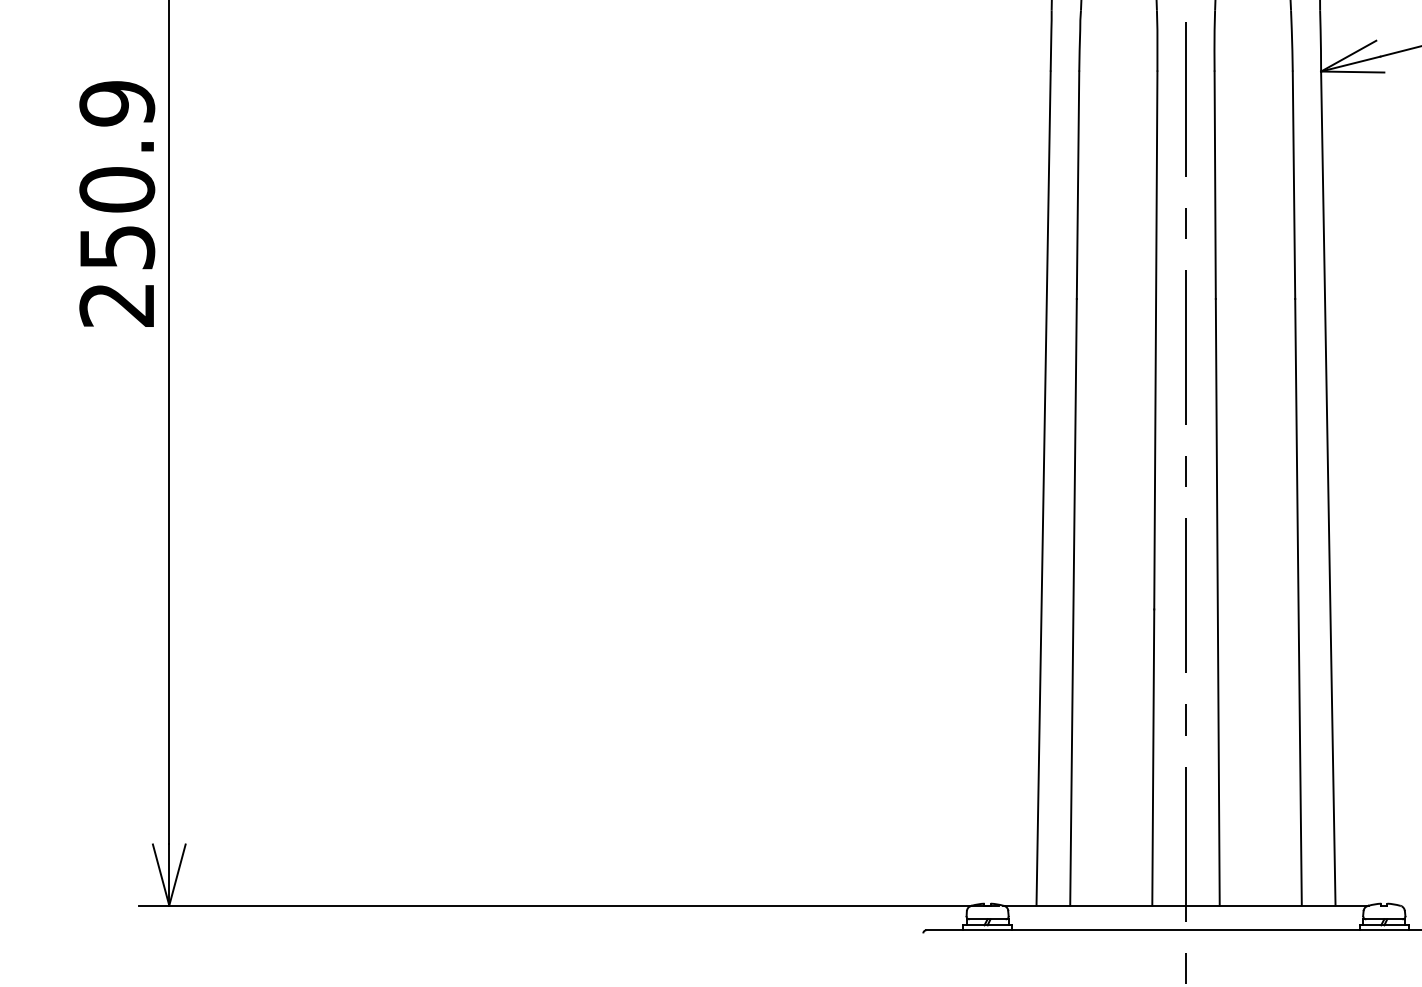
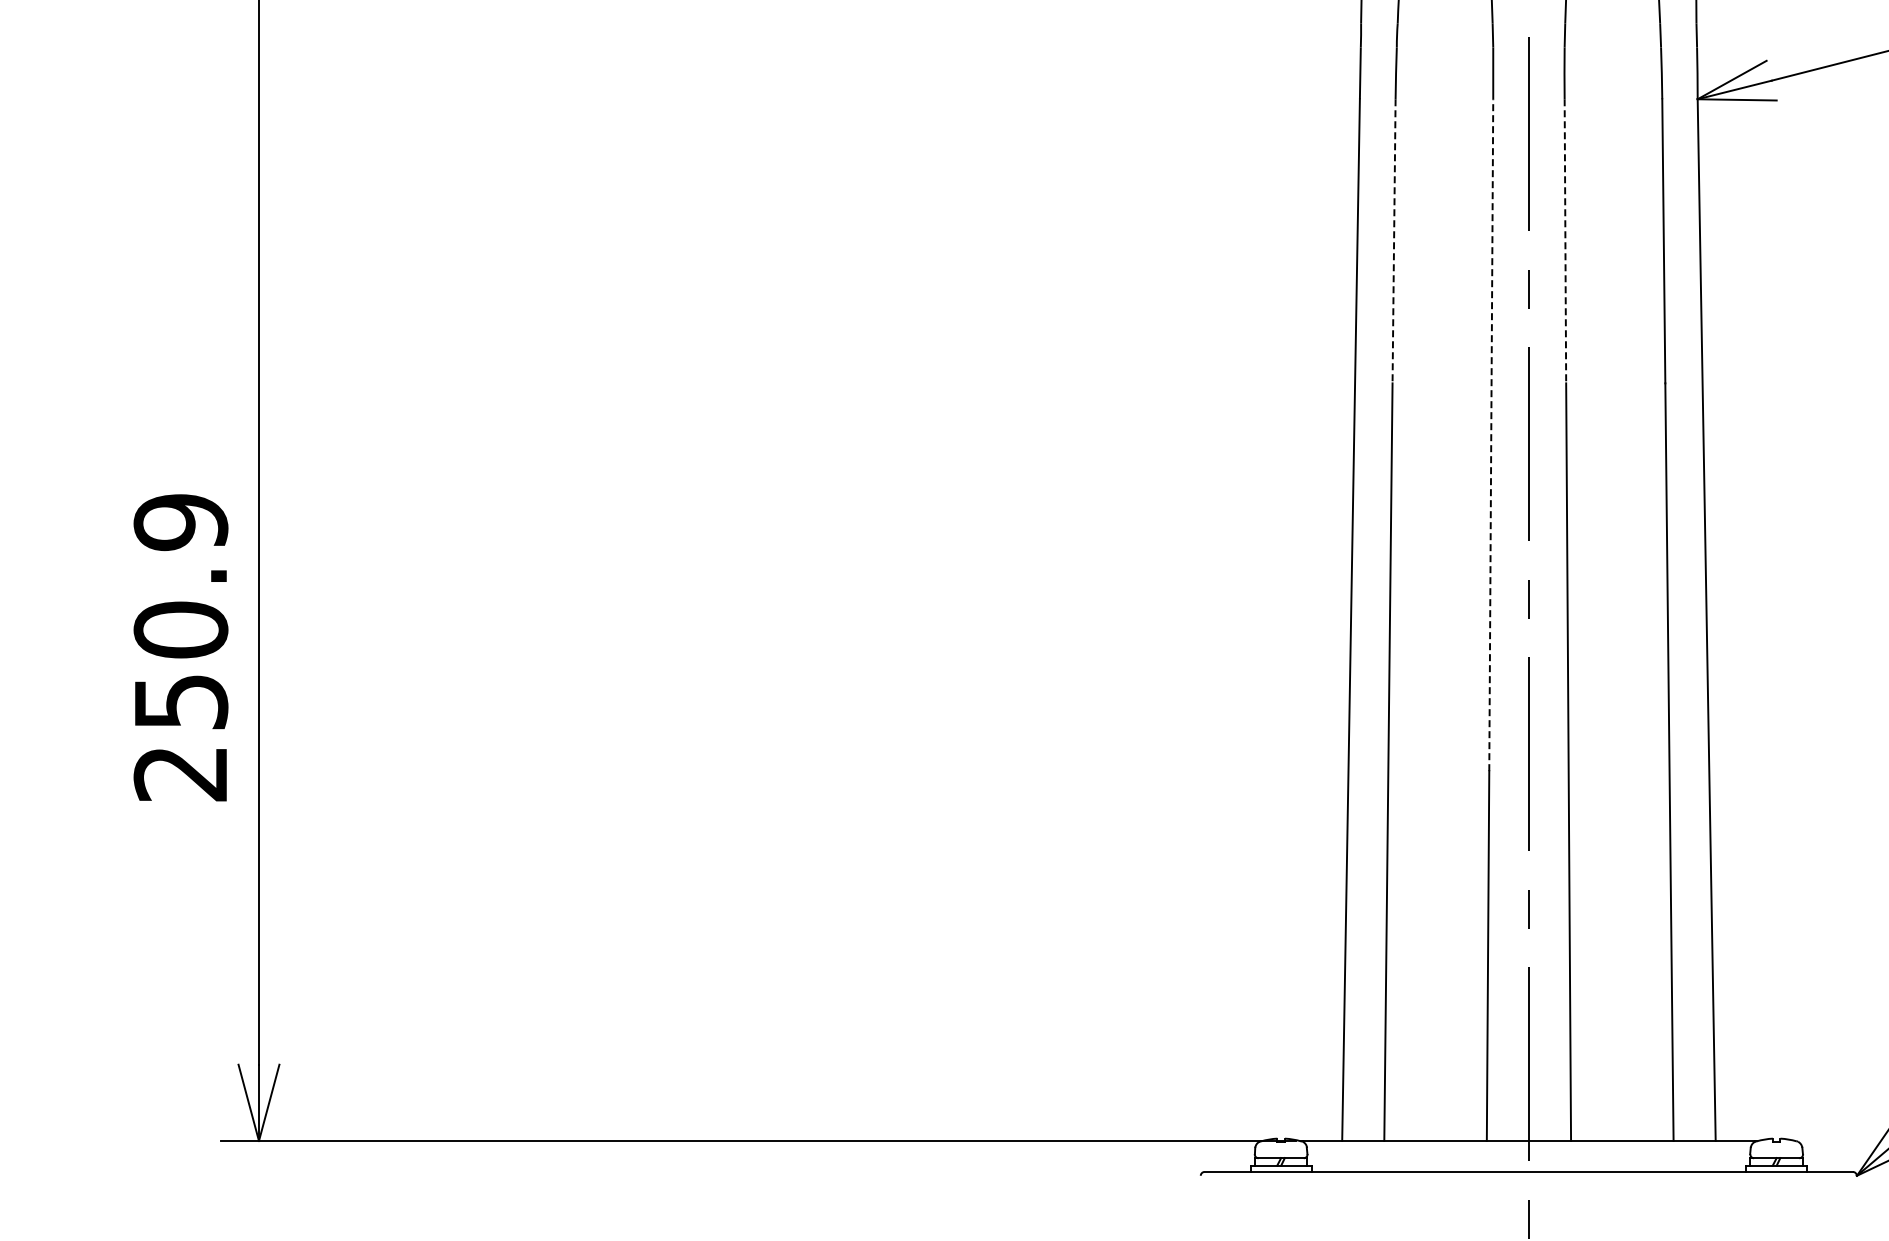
line: (1078, 185) -> (1394, 241), solid -> dashed
line: (1215, 185) -> (1565, 241), solid -> dashed
text: (116, 203) -> (180, 647), moved
line: (1156, 340) -> (1491, 435), solid -> dashed

